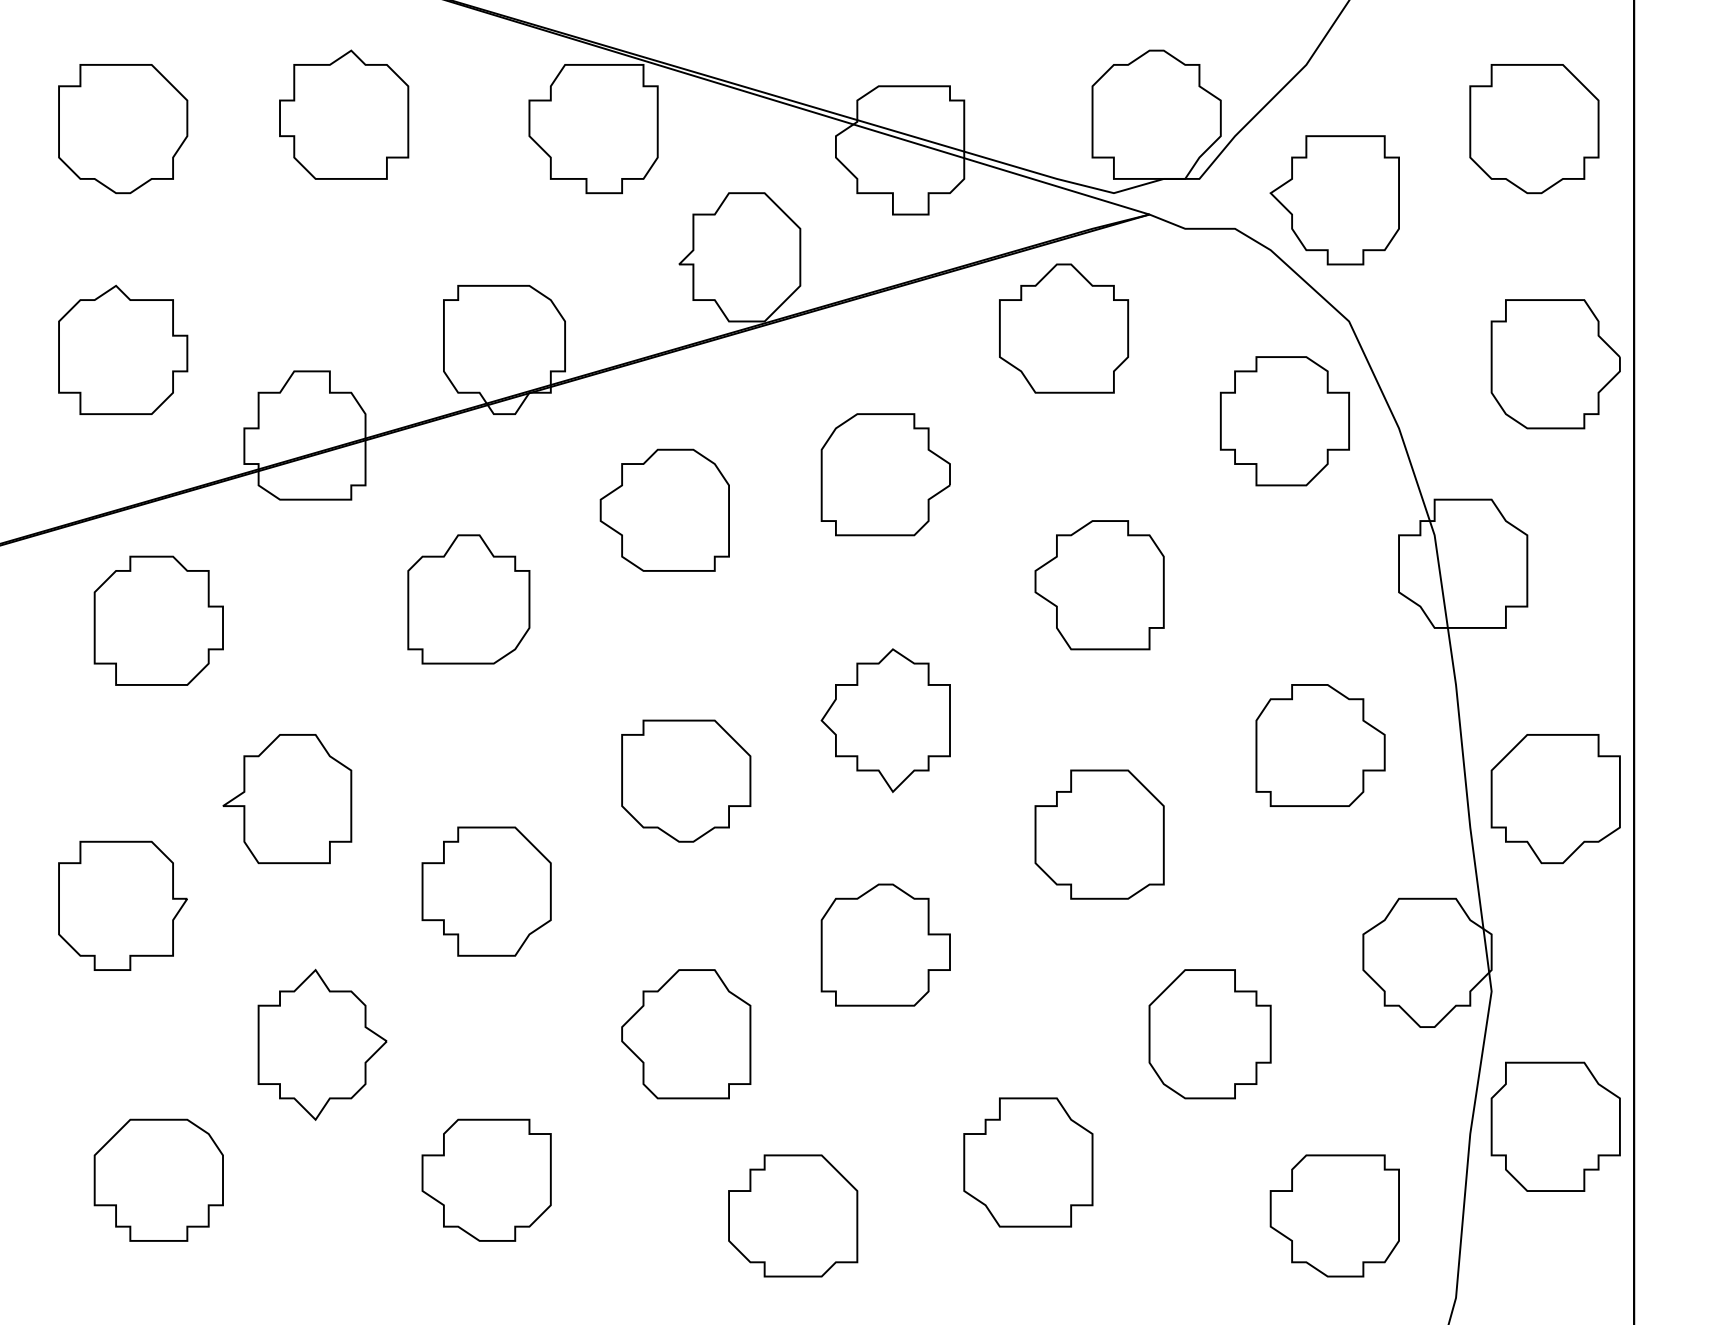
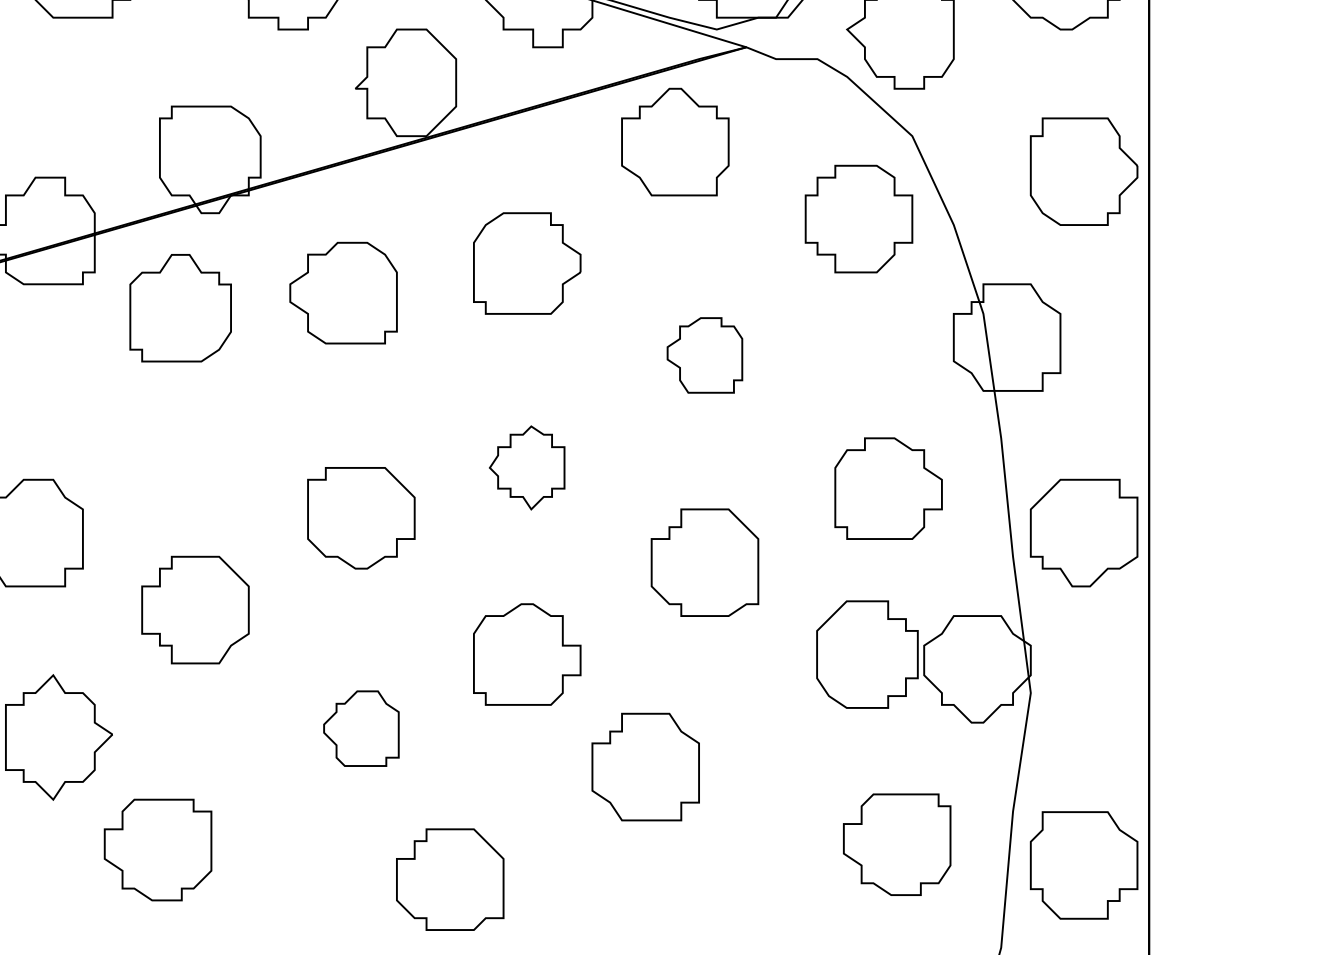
part: (1099, 585) -> (704, 355), size x0.7
part: (468, 599) -> (180, 308), moved
part: (885, 720) -> (526, 467), size x0.7
part: (686, 1034) -> (361, 728), size x0.7
part: (1209, 1034) -> (866, 654), moved
part: (1555, 1126) -> (1083, 865), moved
part: (1028, 1162) -> (645, 767), moved
part: (486, 1179) -> (157, 849), moved
part: (1334, 1215) -> (896, 844), moved

